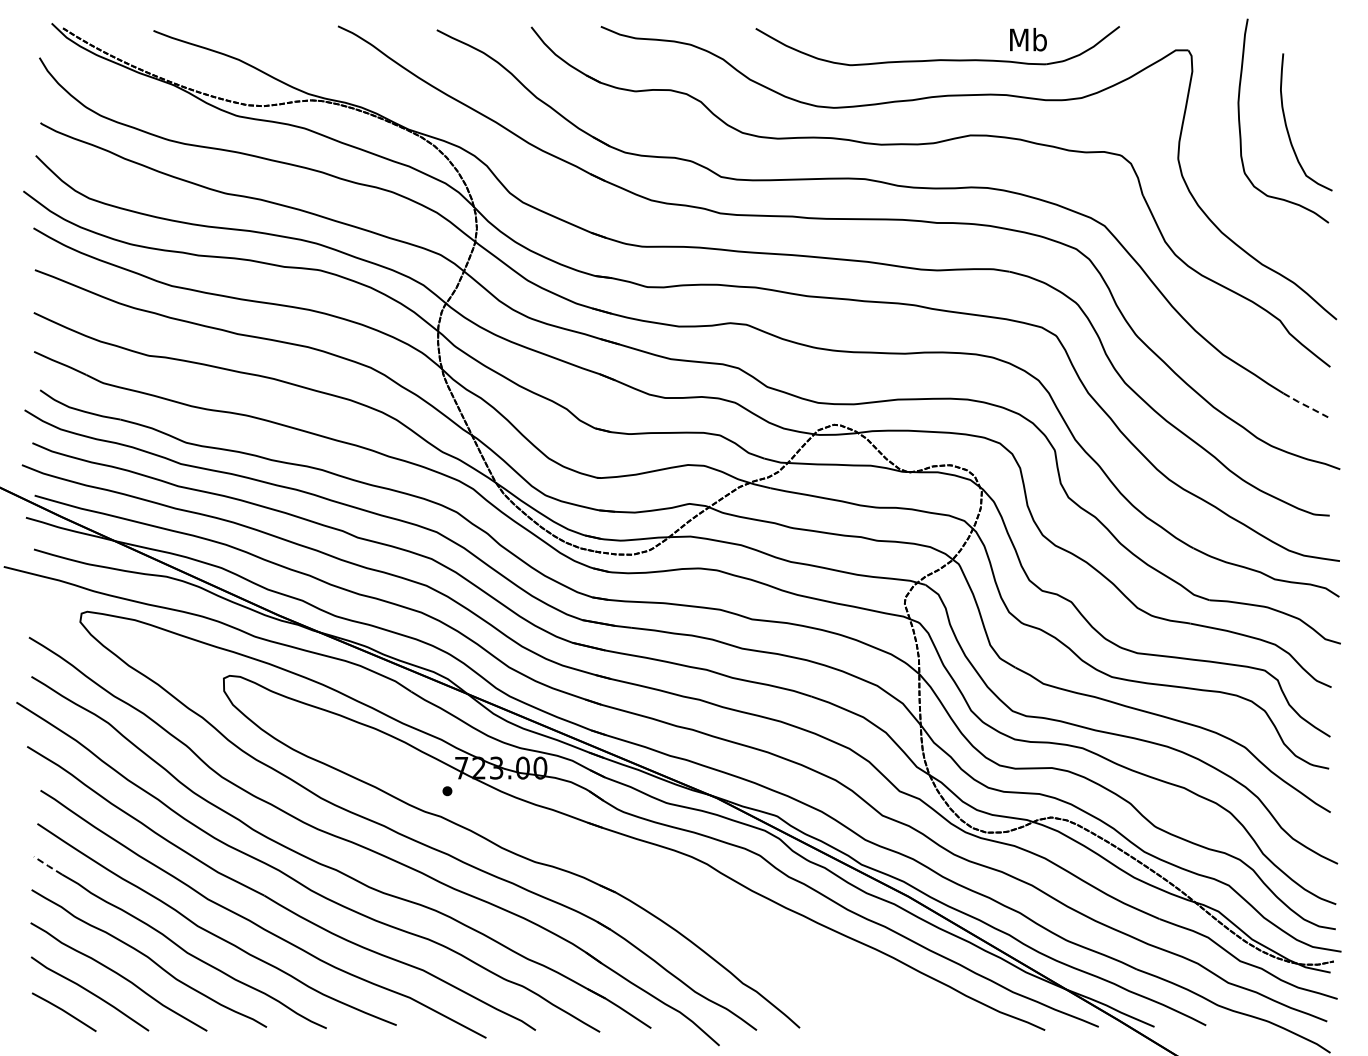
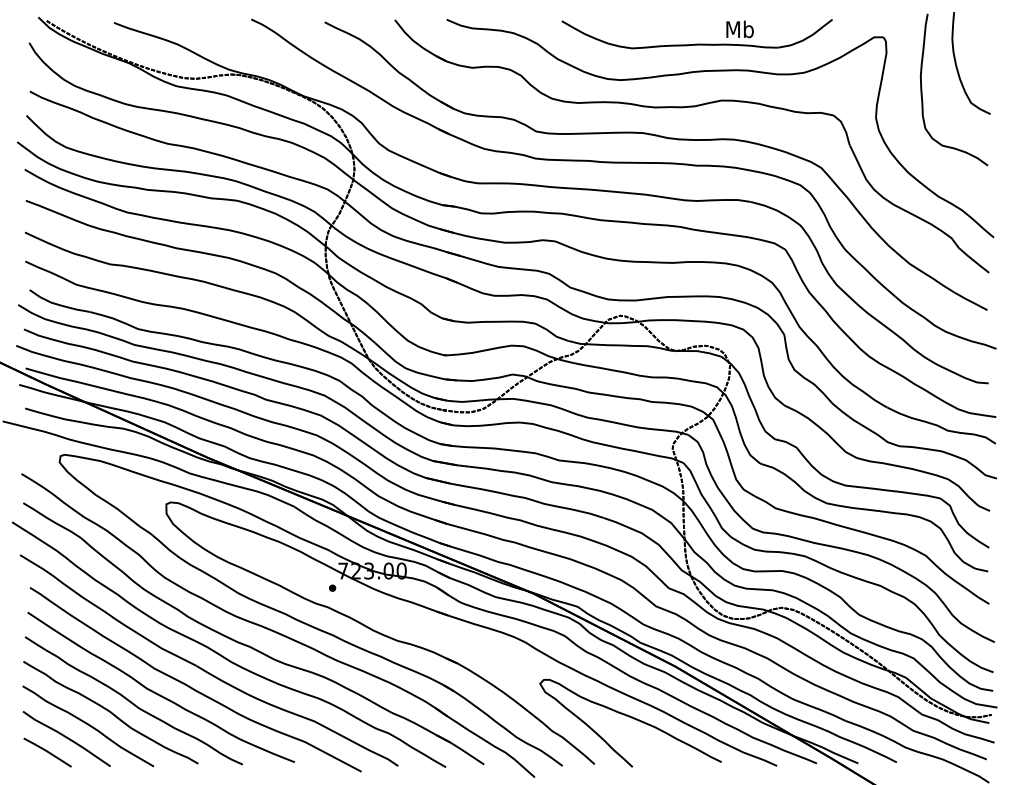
text: (1028, 39) -> (740, 29), moved
curve: (1288, 129) -> (958, 68), moved
line: (1305, 405) -> (970, 301), dashed -> solid
line: (48, 866) -> (35, 644), dashed -> solid
curve: (850, 966) -> (632, 718), added

